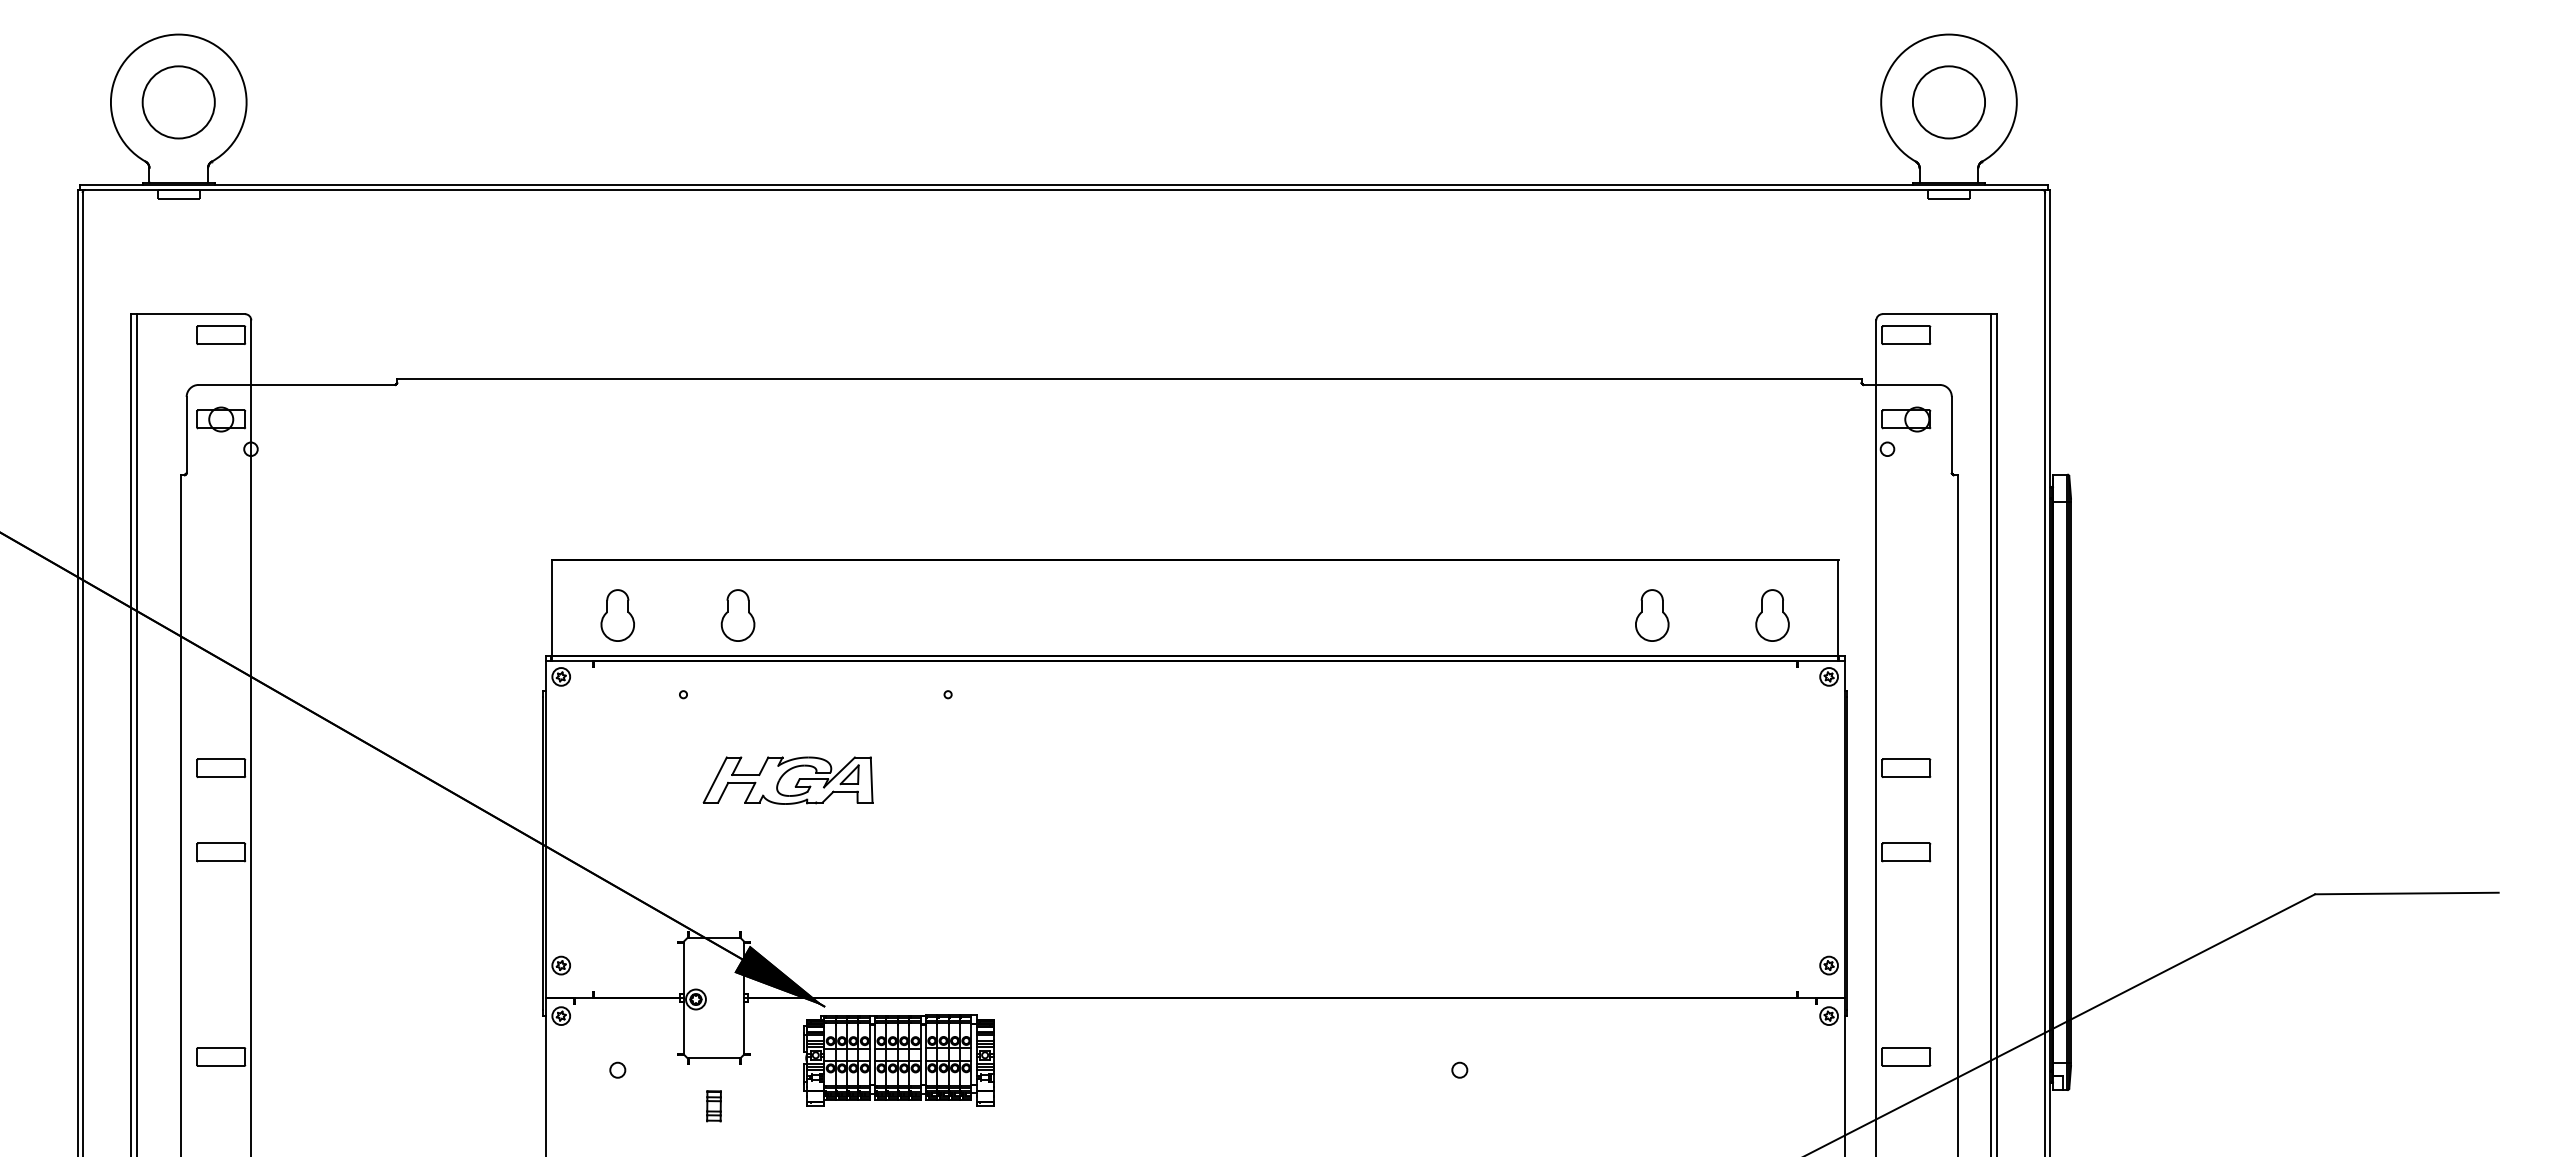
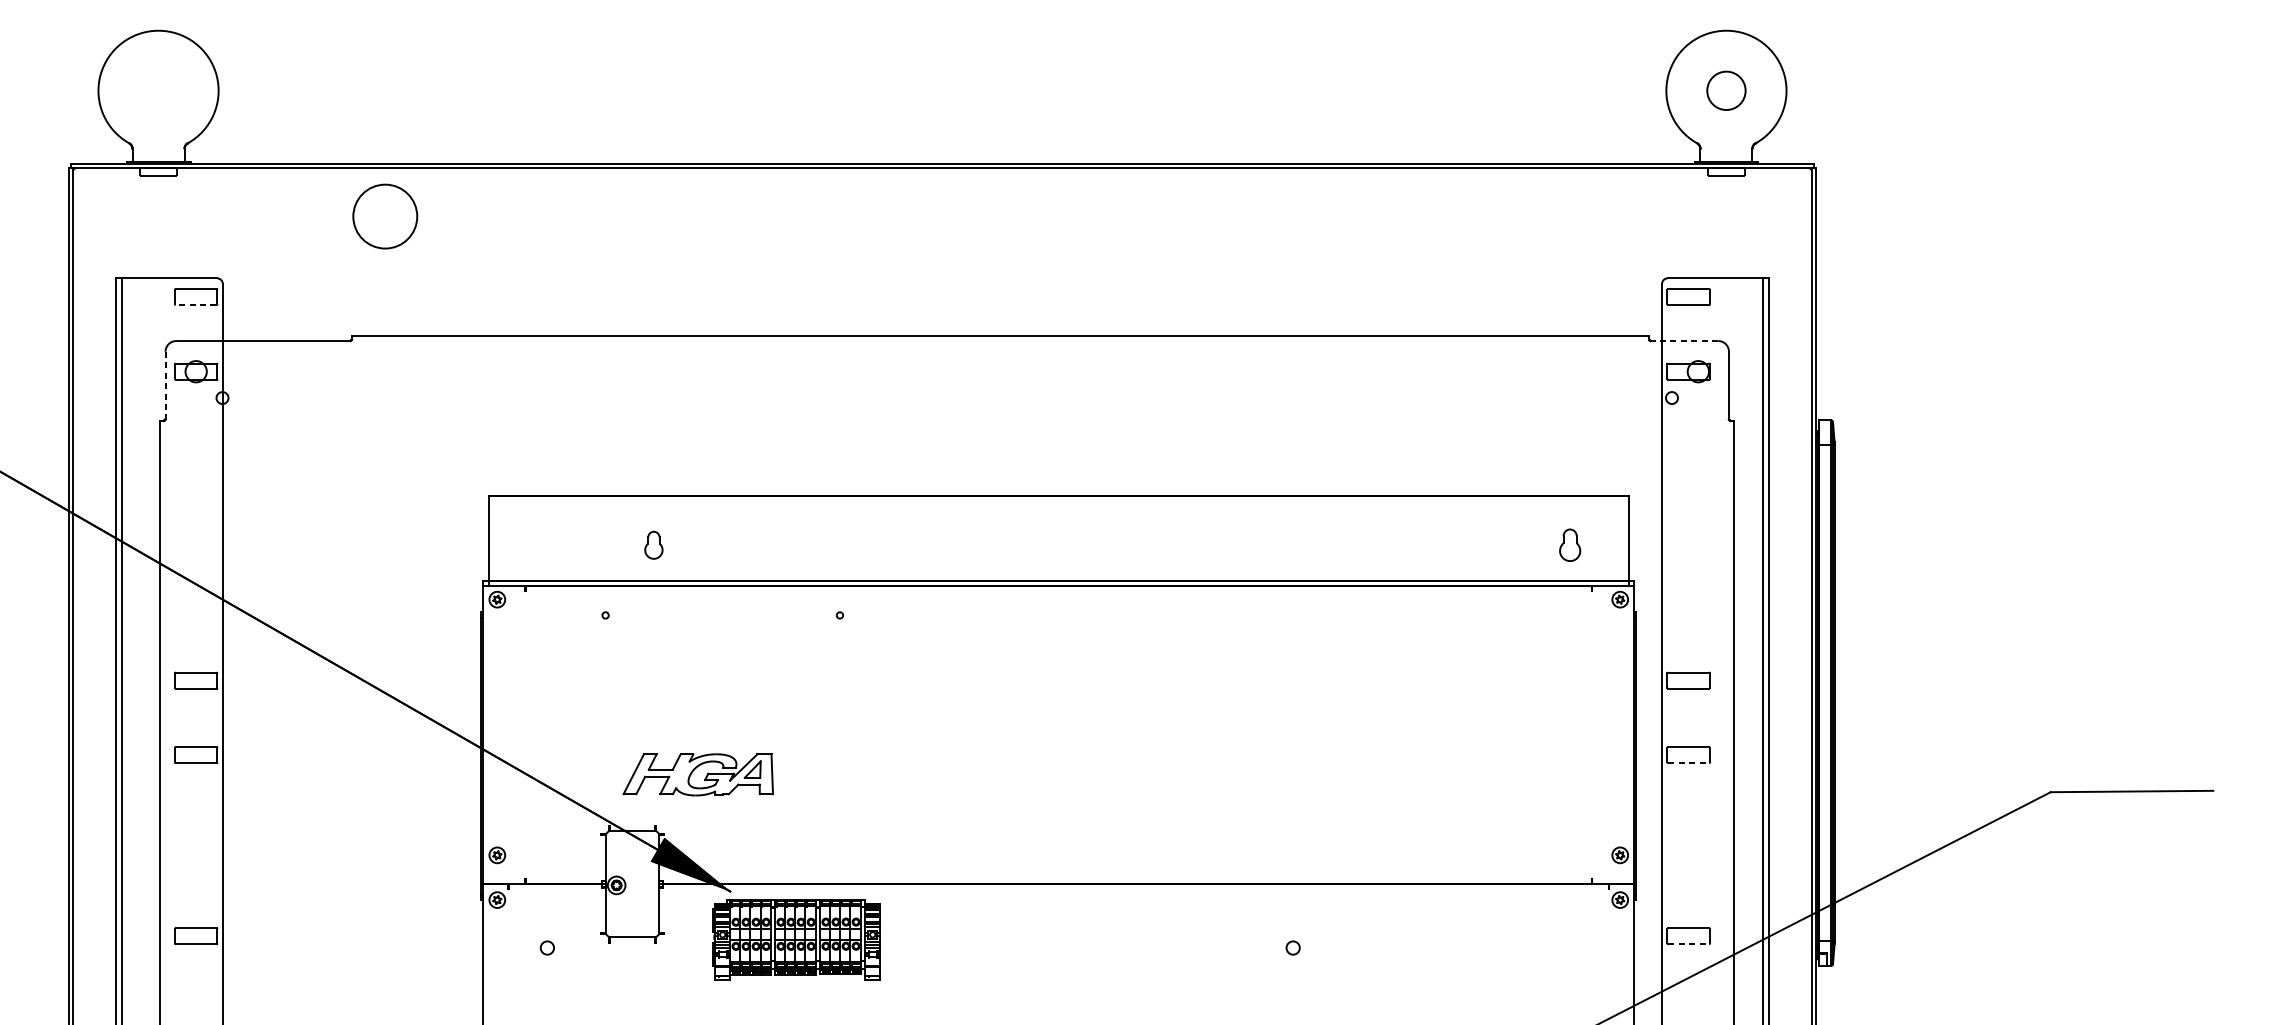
circle: (178, 102) -> (385, 216), moved
circle: (1948, 102) -> (1726, 90), size x0.6
line: (220, 344) -> (195, 305), solid -> dashed
line: (1901, 384) -> (1684, 340), solid -> dashed
line: (186, 435) -> (165, 385), solid -> dashed
part: (617, 615) -> (547, 545), removed
part: (737, 615) -> (653, 545), size x0.6
part: (1652, 615) -> (1463, 545), removed
part: (1772, 615) -> (1570, 545), size x0.7
part: (787, 780) -> (697, 774), moved
line: (1906, 861) -> (1688, 763), solid -> dashed
line: (1906, 1065) -> (1688, 943), solid -> dashed
part: (713, 1106) -> (632, 980), removed

